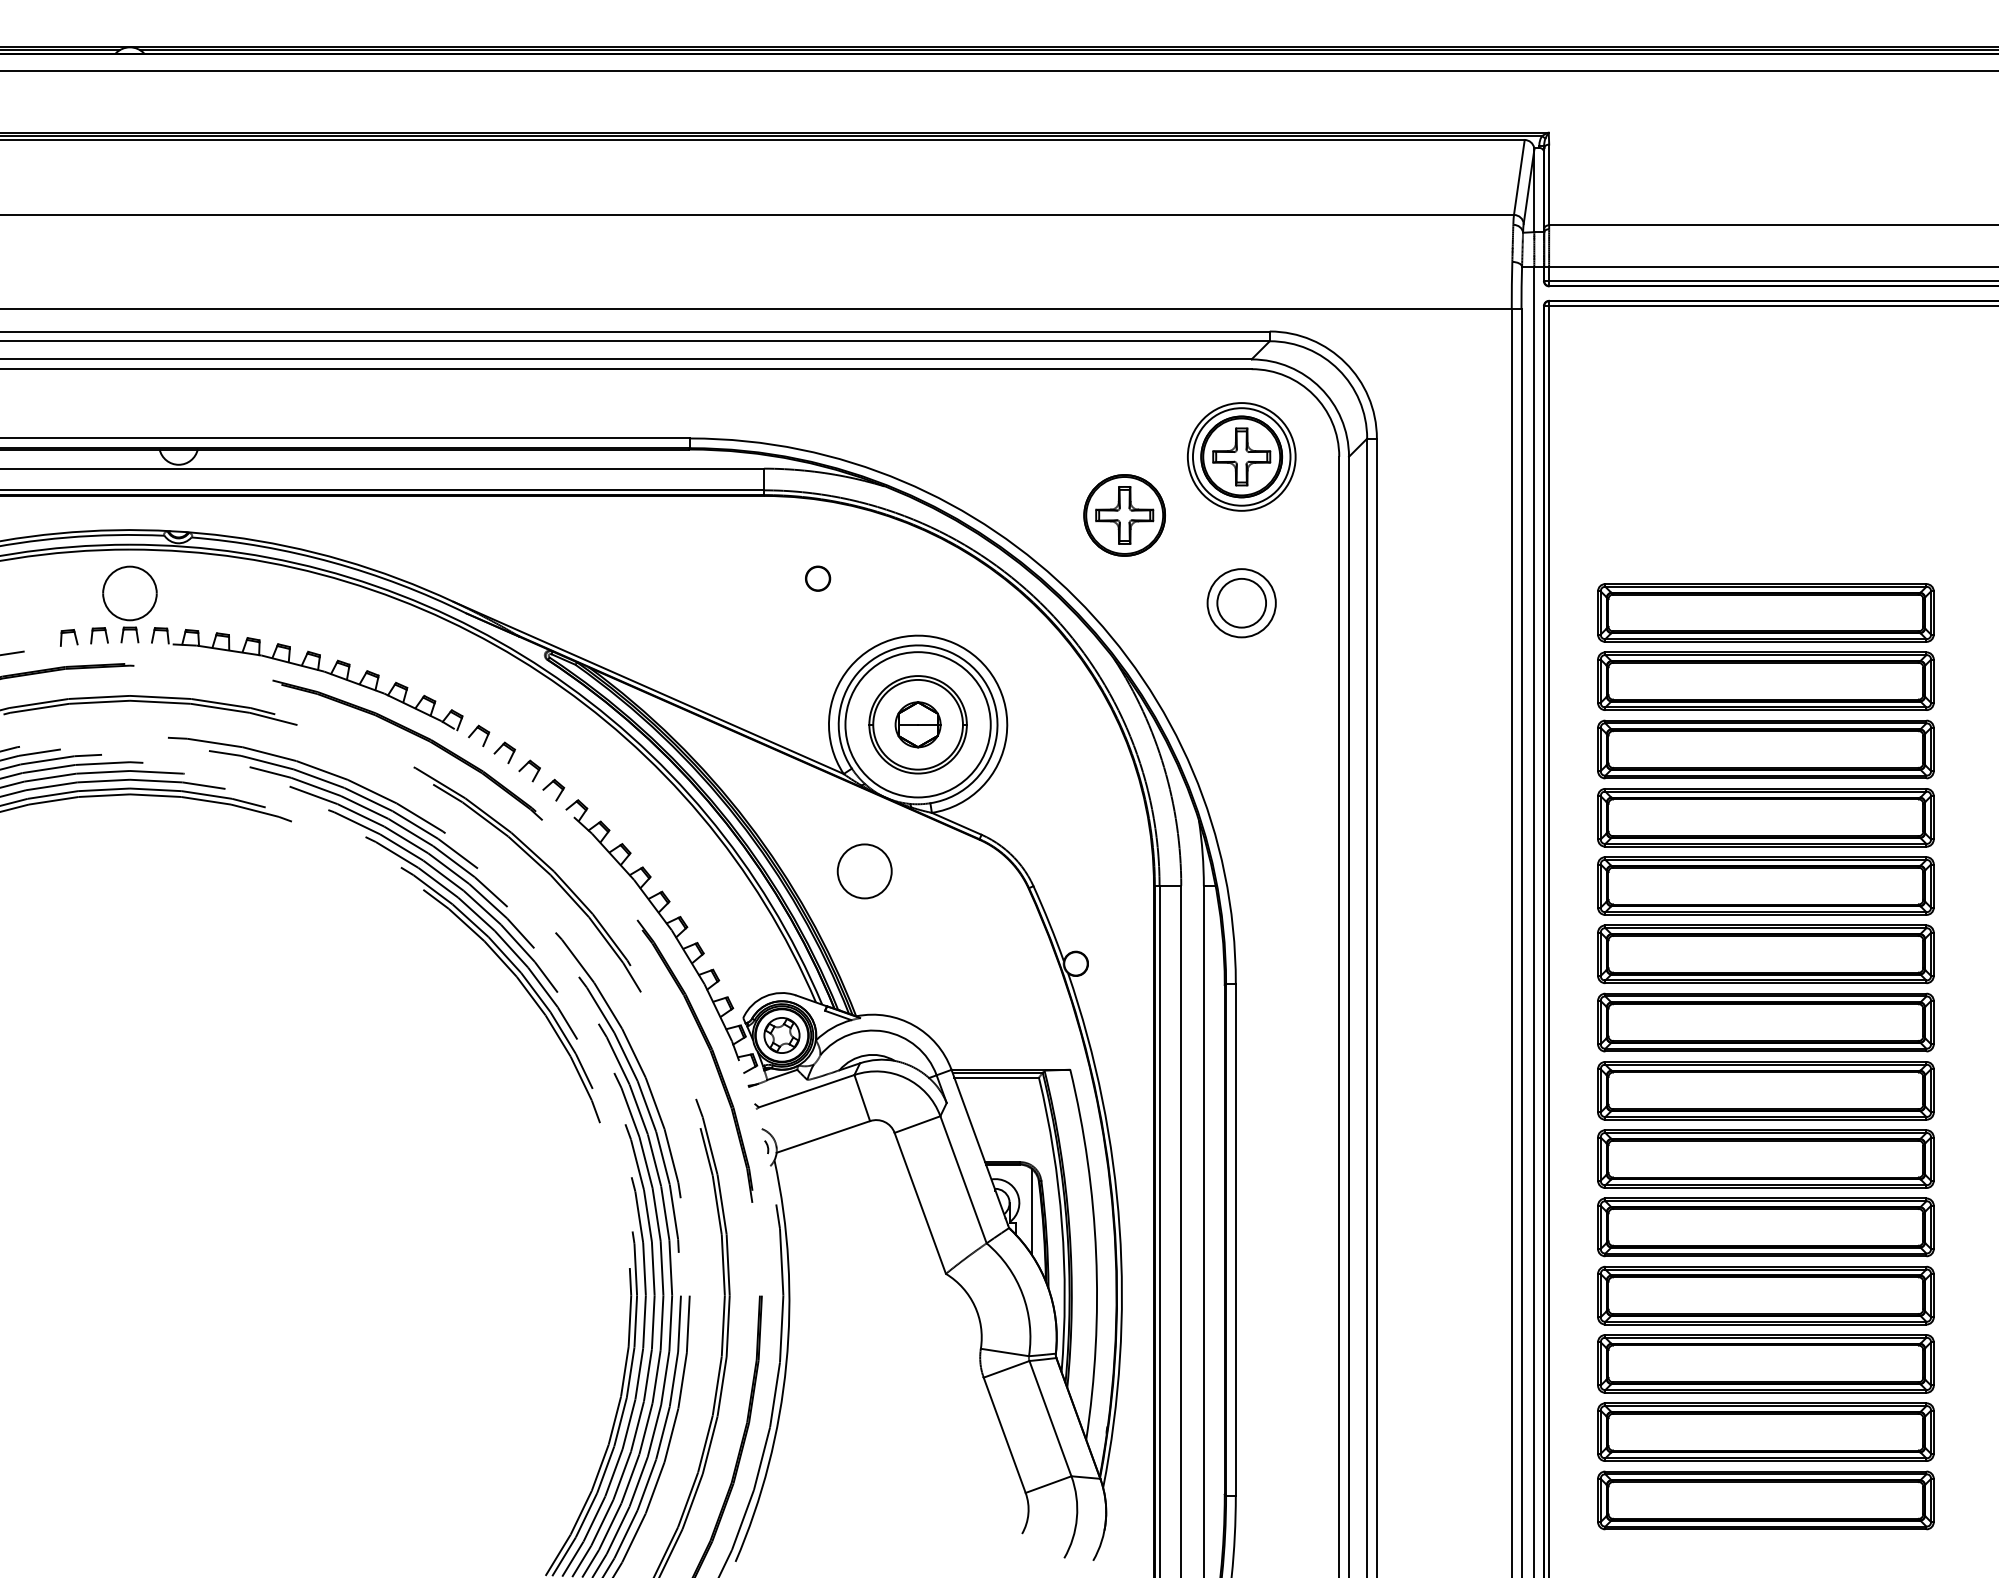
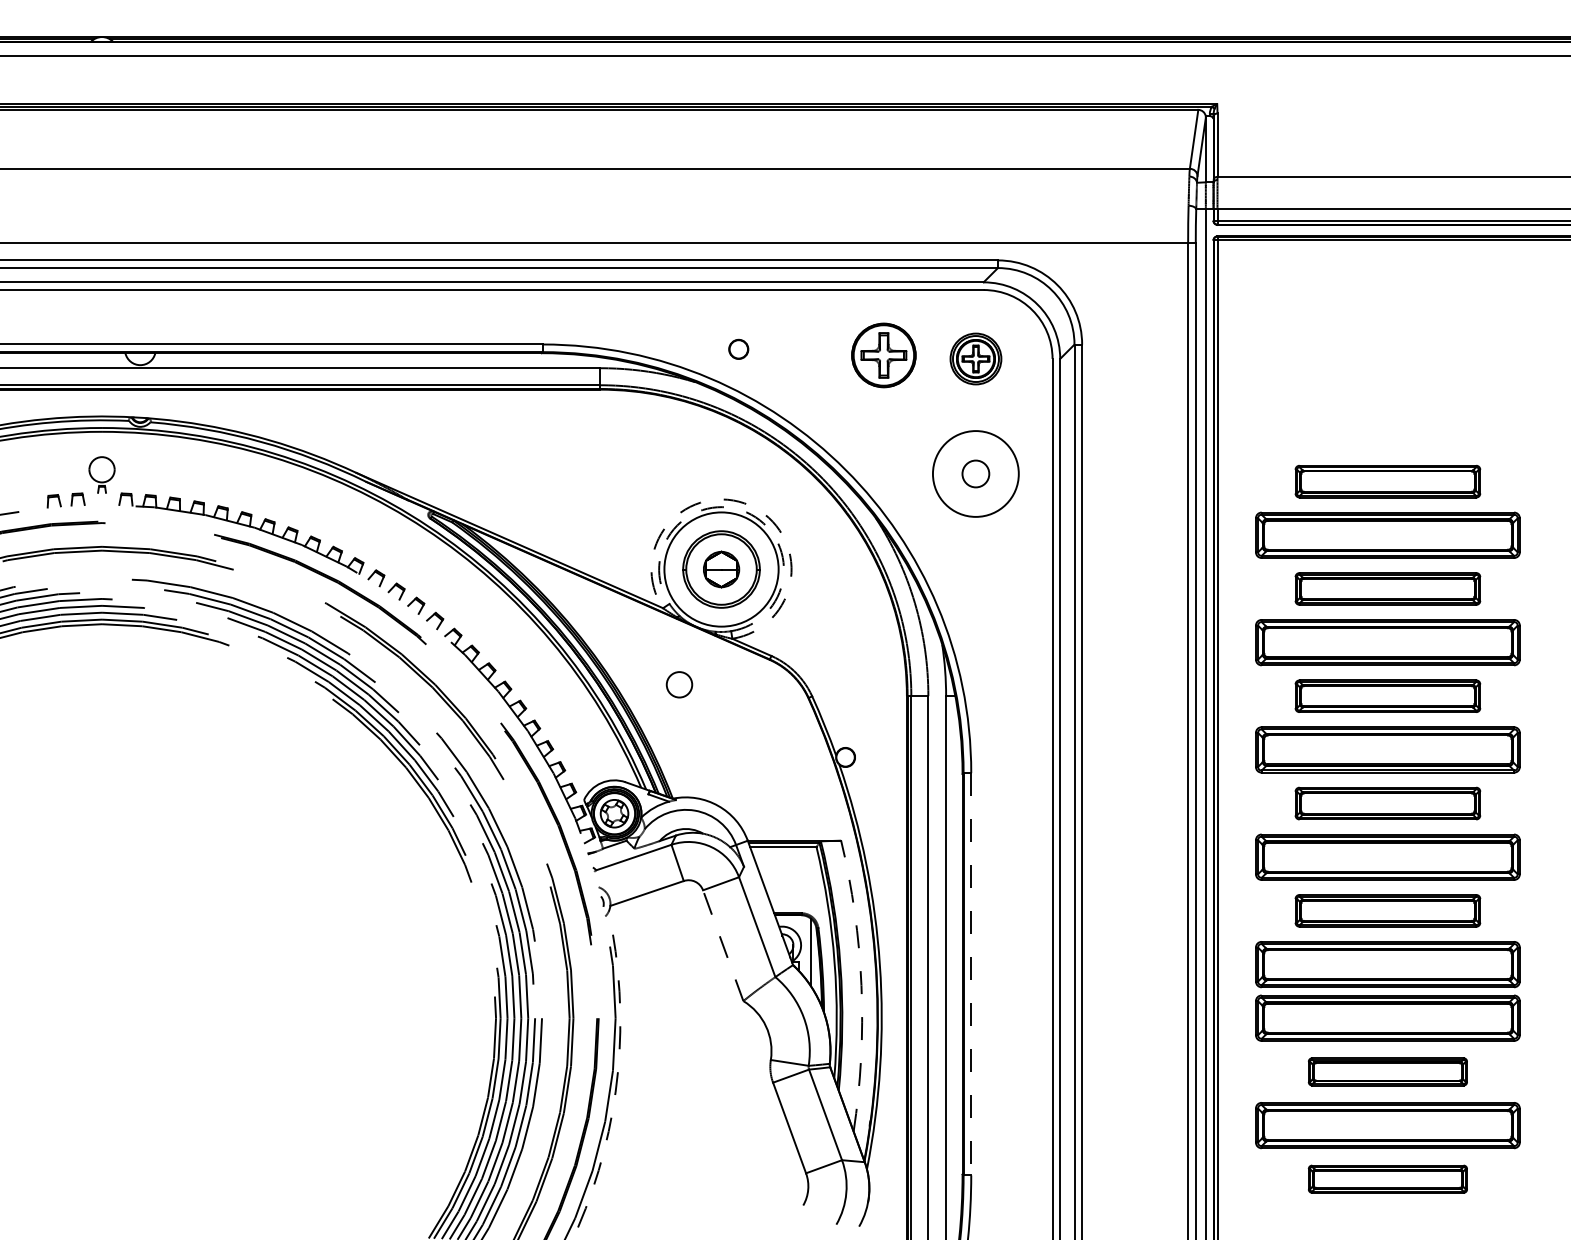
part: (1241, 456) -> (975, 358), size x0.6
part: (1124, 515) -> (883, 355), moved
circle: (818, 578) -> (739, 349), moved
circle: (1241, 602) -> (975, 473), size x0.7
circle: (1241, 603) -> (975, 474), size x1.6
part: (129, 604) -> (101, 474), size x0.6
part: (1765, 612) -> (1387, 481), size x0.7
arc: (954, 643) -> (750, 505), solid -> dashed
arc: (950, 652) -> (746, 512), solid -> dashed
part: (1765, 749) -> (1387, 588), size x0.7
circle: (864, 871) -> (679, 684), size x0.6
part: (1765, 885) -> (1387, 695), size x0.7
part: (1765, 1022) -> (1387, 803), size x0.7
part: (1765, 1158) -> (1387, 910), size x0.7
line: (920, 1202) -> (723, 945), solid -> dashed
line: (1235, 1239) -> (970, 974), solid -> dashed
arc: (1096, 1254) -> (861, 985), solid -> dashed
part: (1765, 1363) -> (1387, 1071), size x0.6
arc: (786, 1364) -> (618, 1072), solid -> dashed
part: (1765, 1500) -> (1387, 1179), size x0.6

